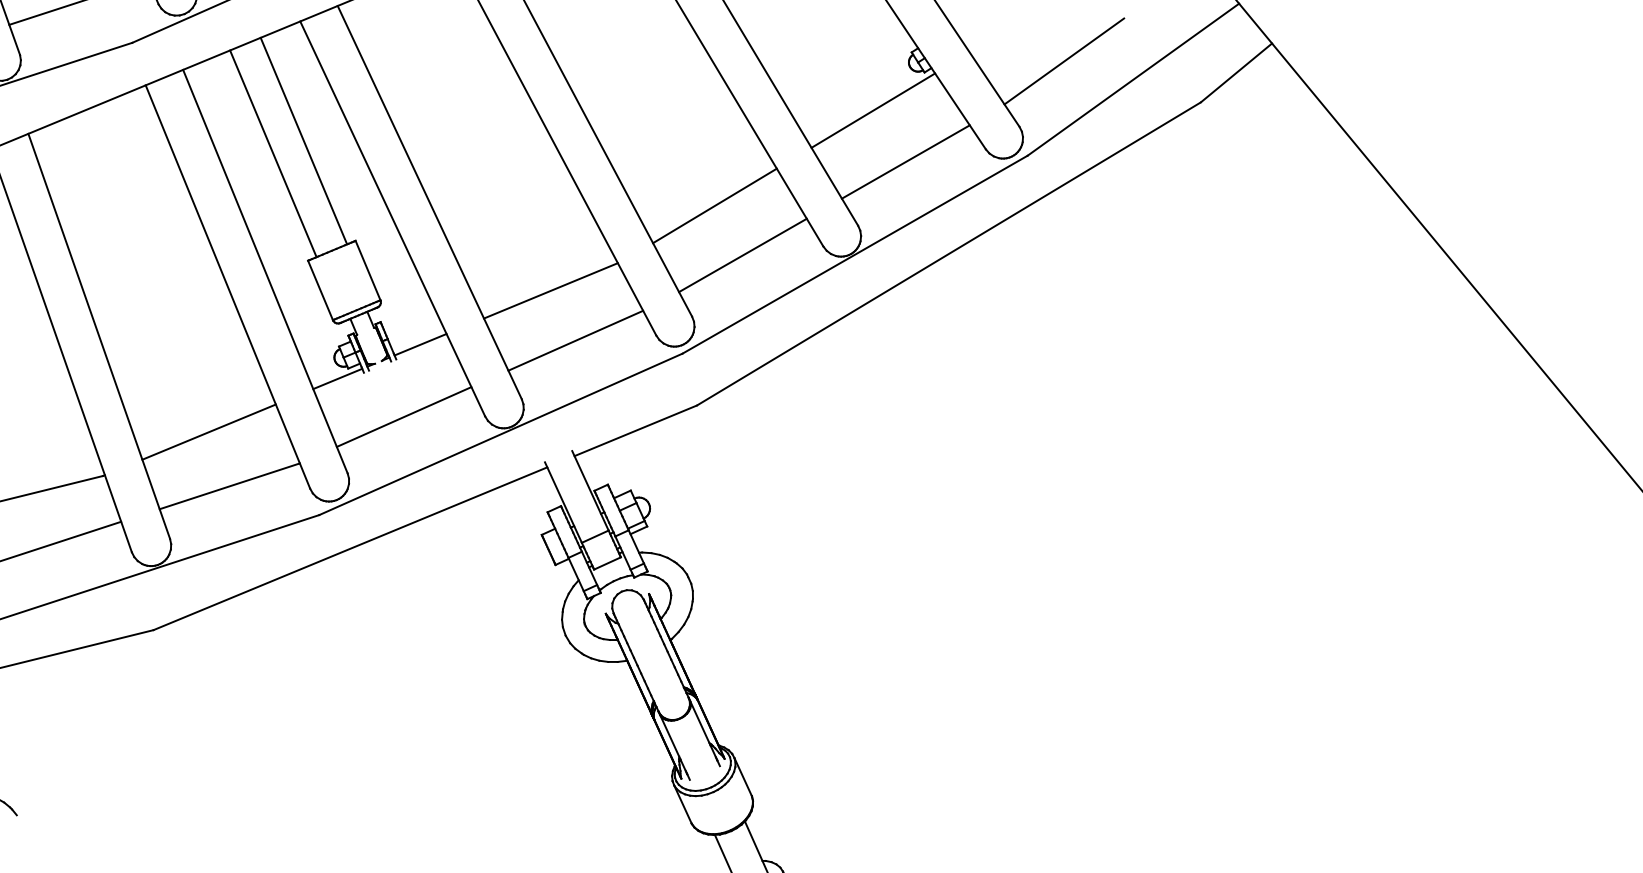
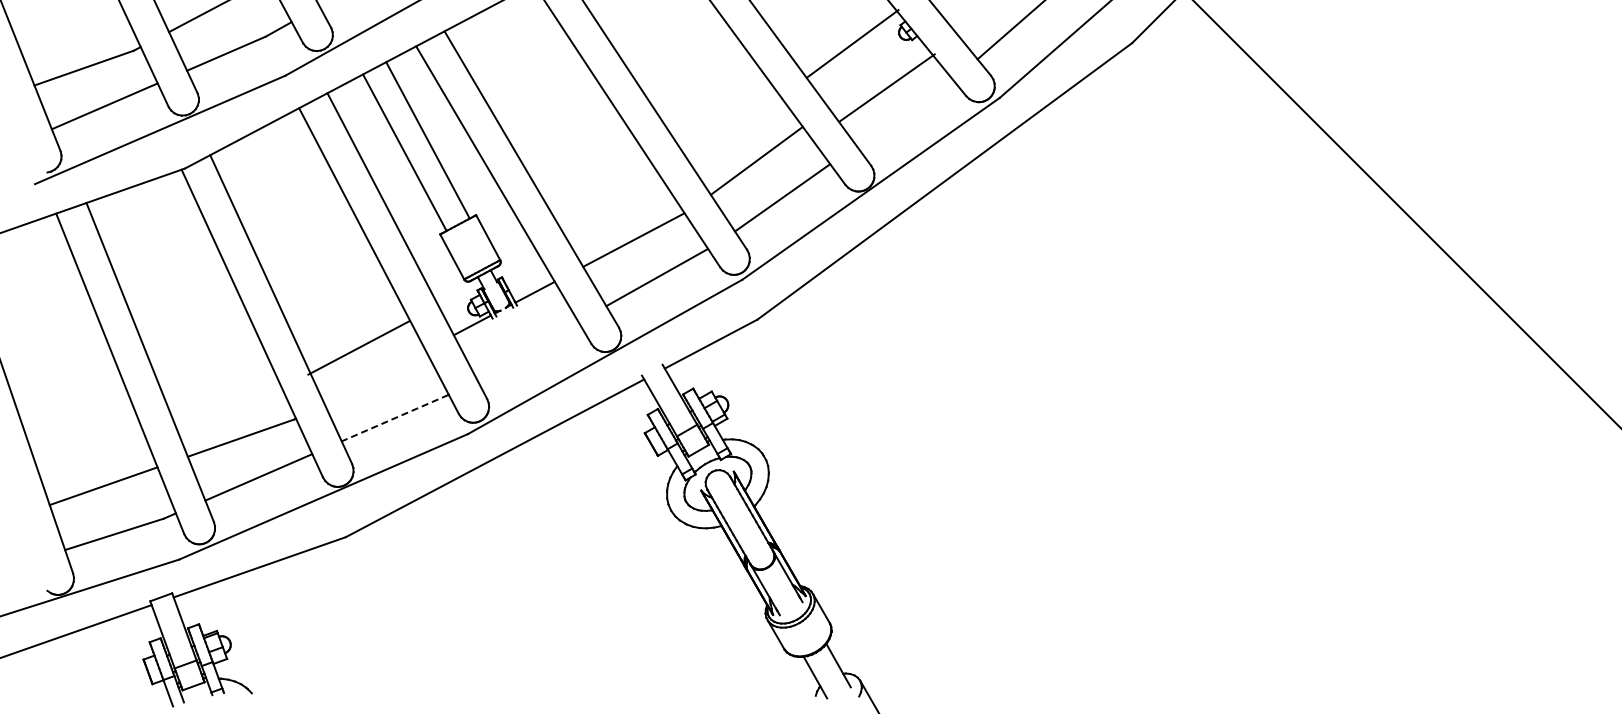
line: (873, 110) -> (852, 43), moved
line: (905, 161) -> (886, 87), moved
line: (404, 417) -> (527, 350), removed
line: (208, 431) -> (358, 347), moved
line: (228, 486) -> (394, 418), solid -> dashed

